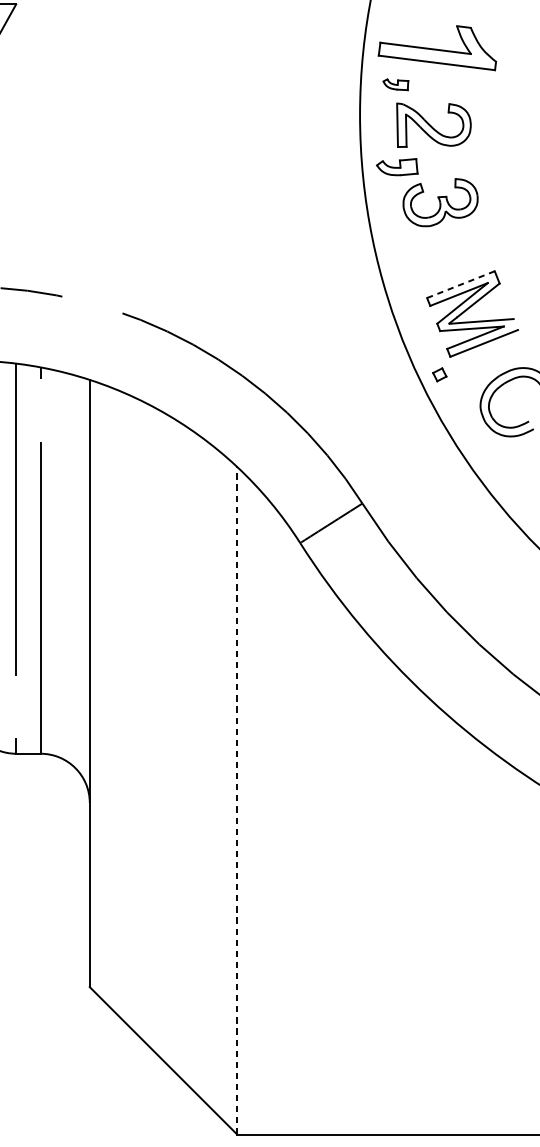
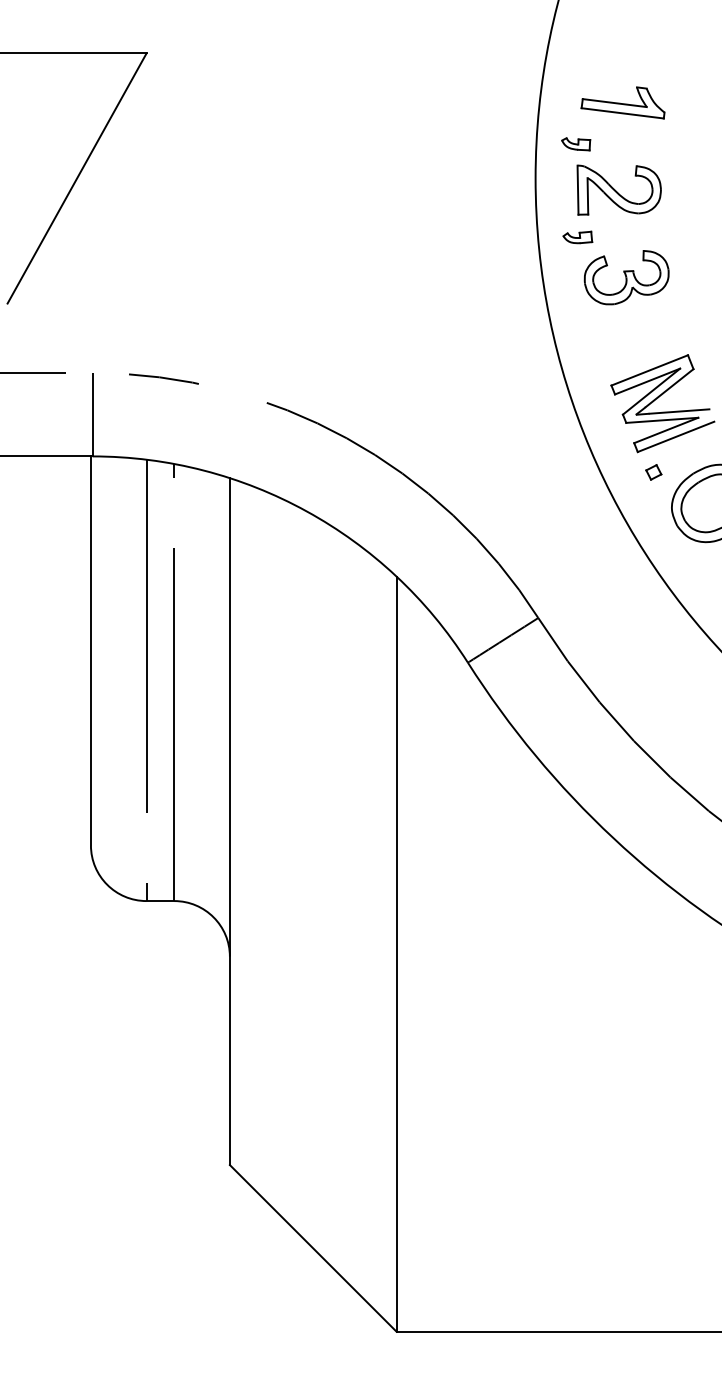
part: (436, 47) -> (622, 102), size x0.62
part: (397, 167) -> (577, 237), size x0.62
line: (461, 284) -> (650, 370), dashed -> solid
part: (439, 374) -> (653, 472), moved
line: (237, 800) -> (396, 954), dashed -> solid

